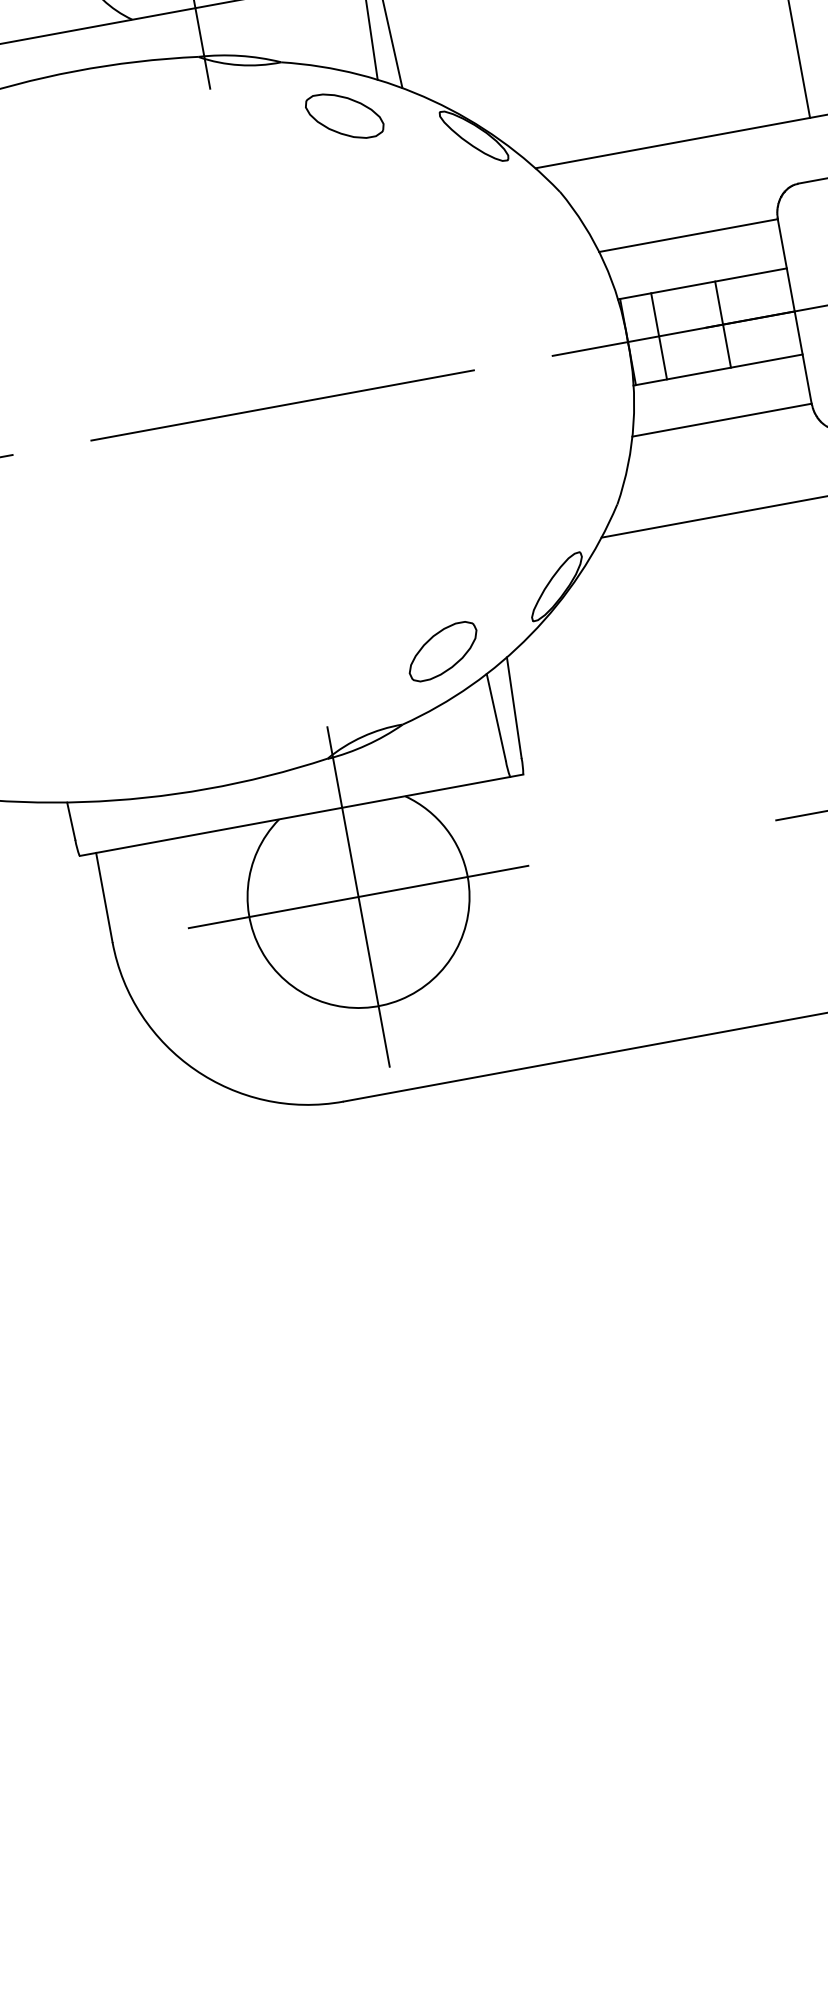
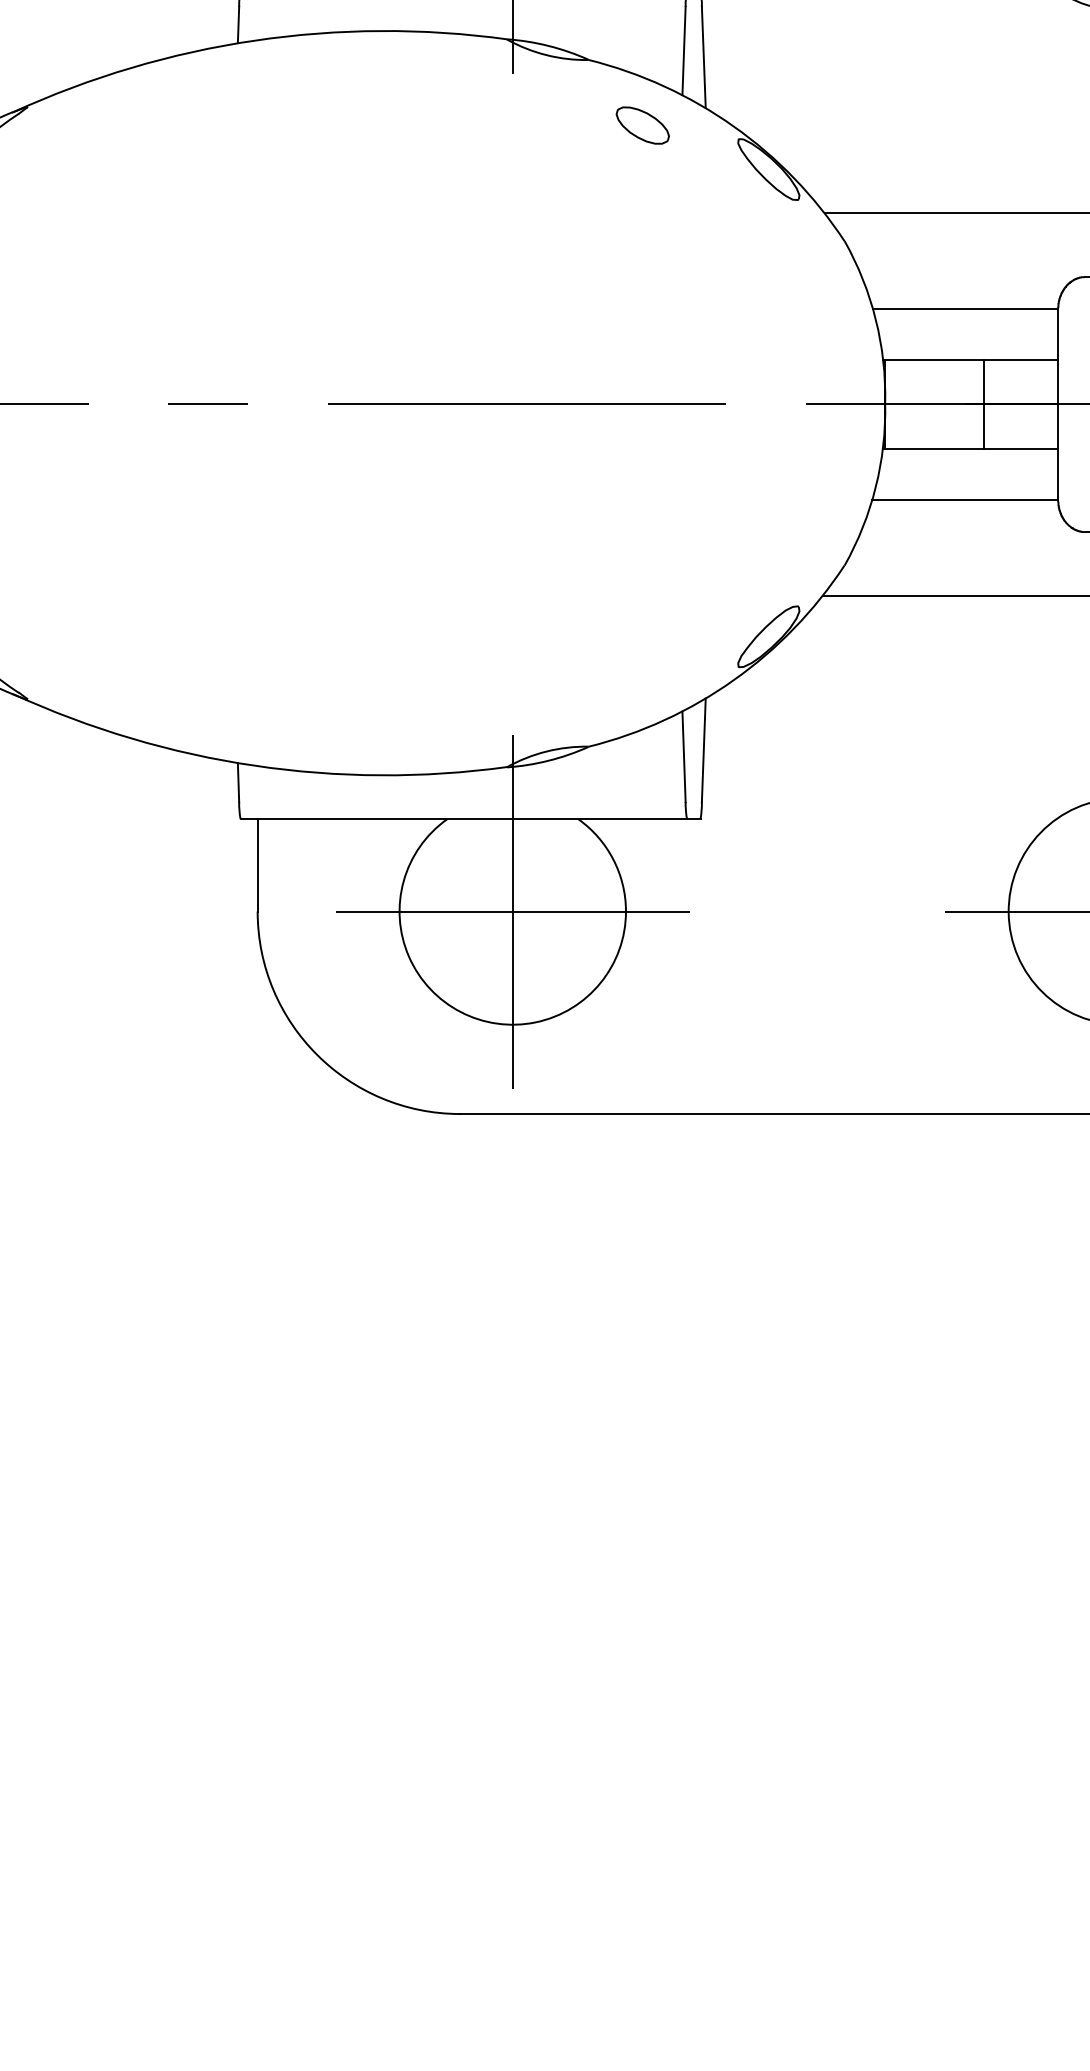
part: (344, 116) -> (642, 125), size x0.7
line: (659, 336) -> (917, 404), removed
part: (442, 651) -> (642, 680), removed

